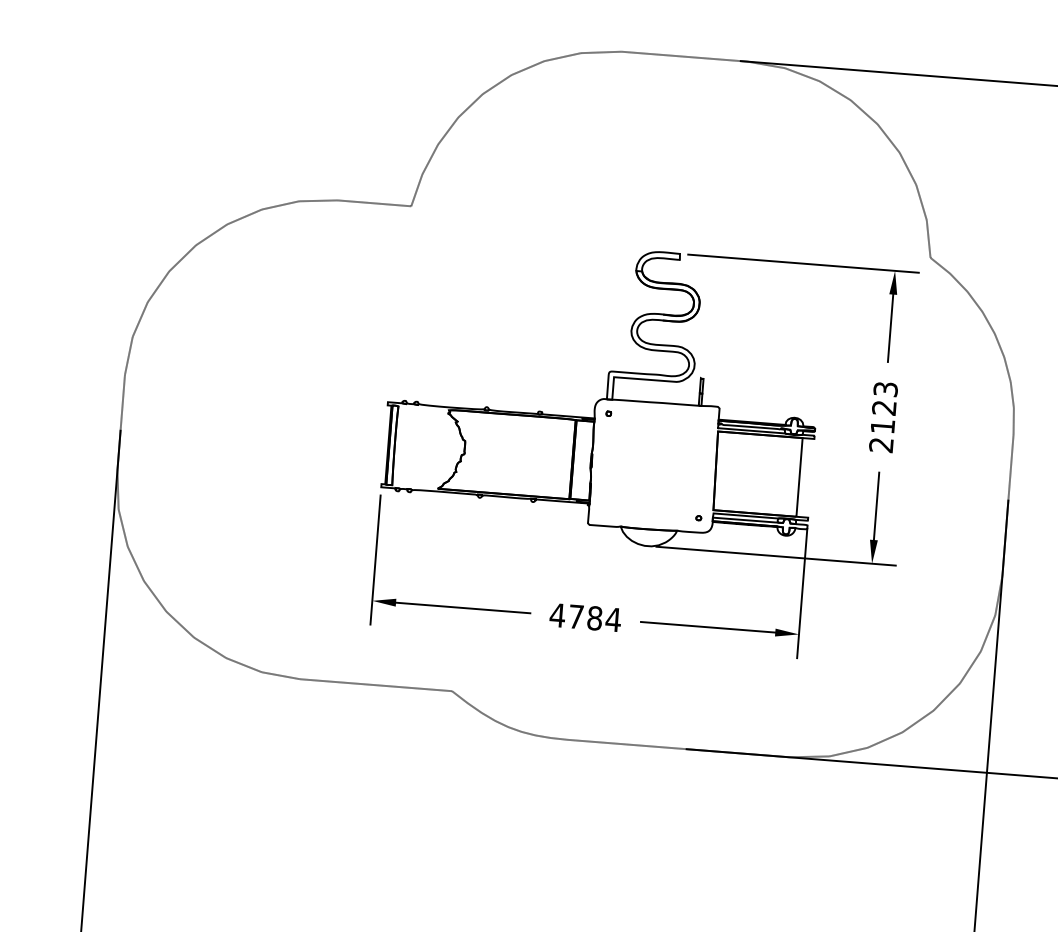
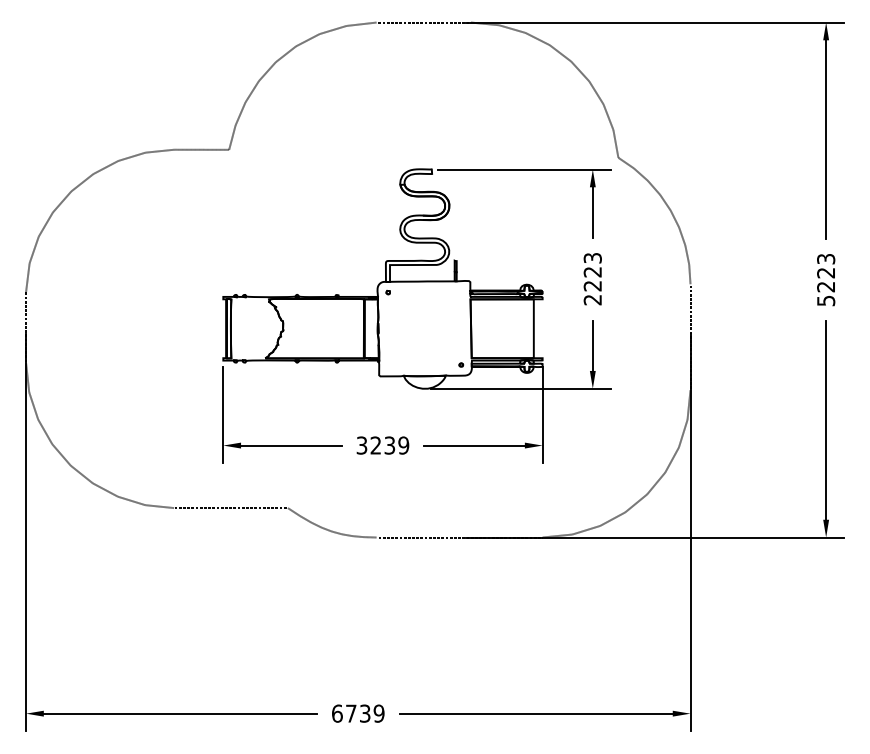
text: (882, 427) -> (592, 286), 2123 -> 2223
text: (585, 617) -> (382, 445), 4784 -> 3239

